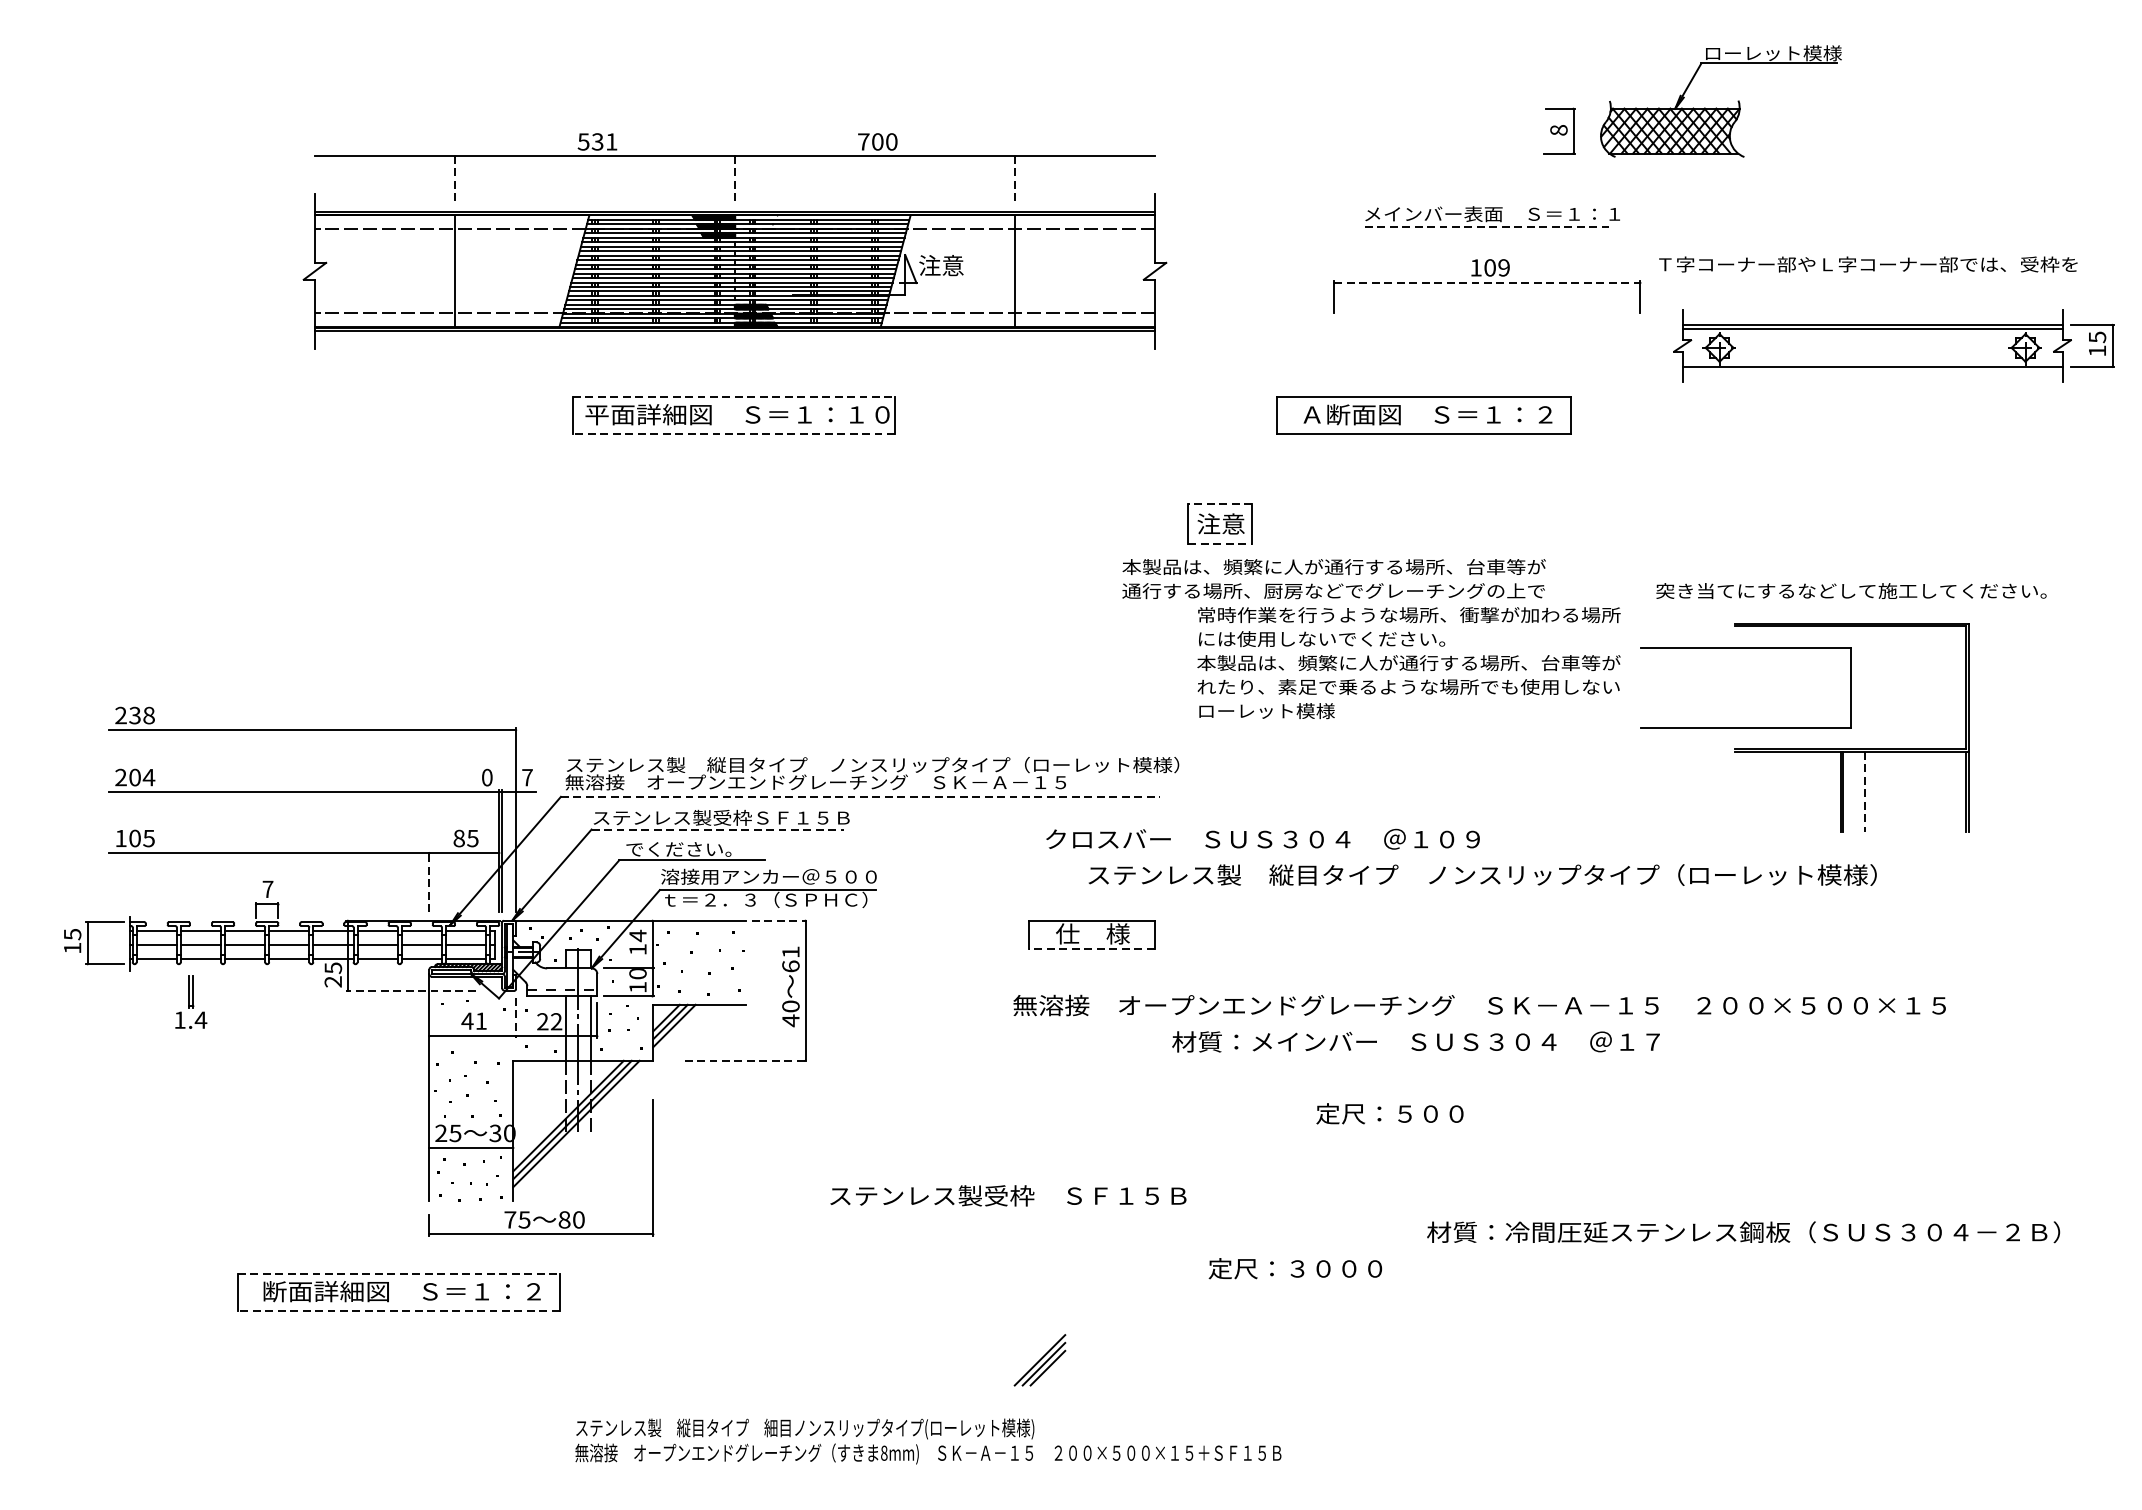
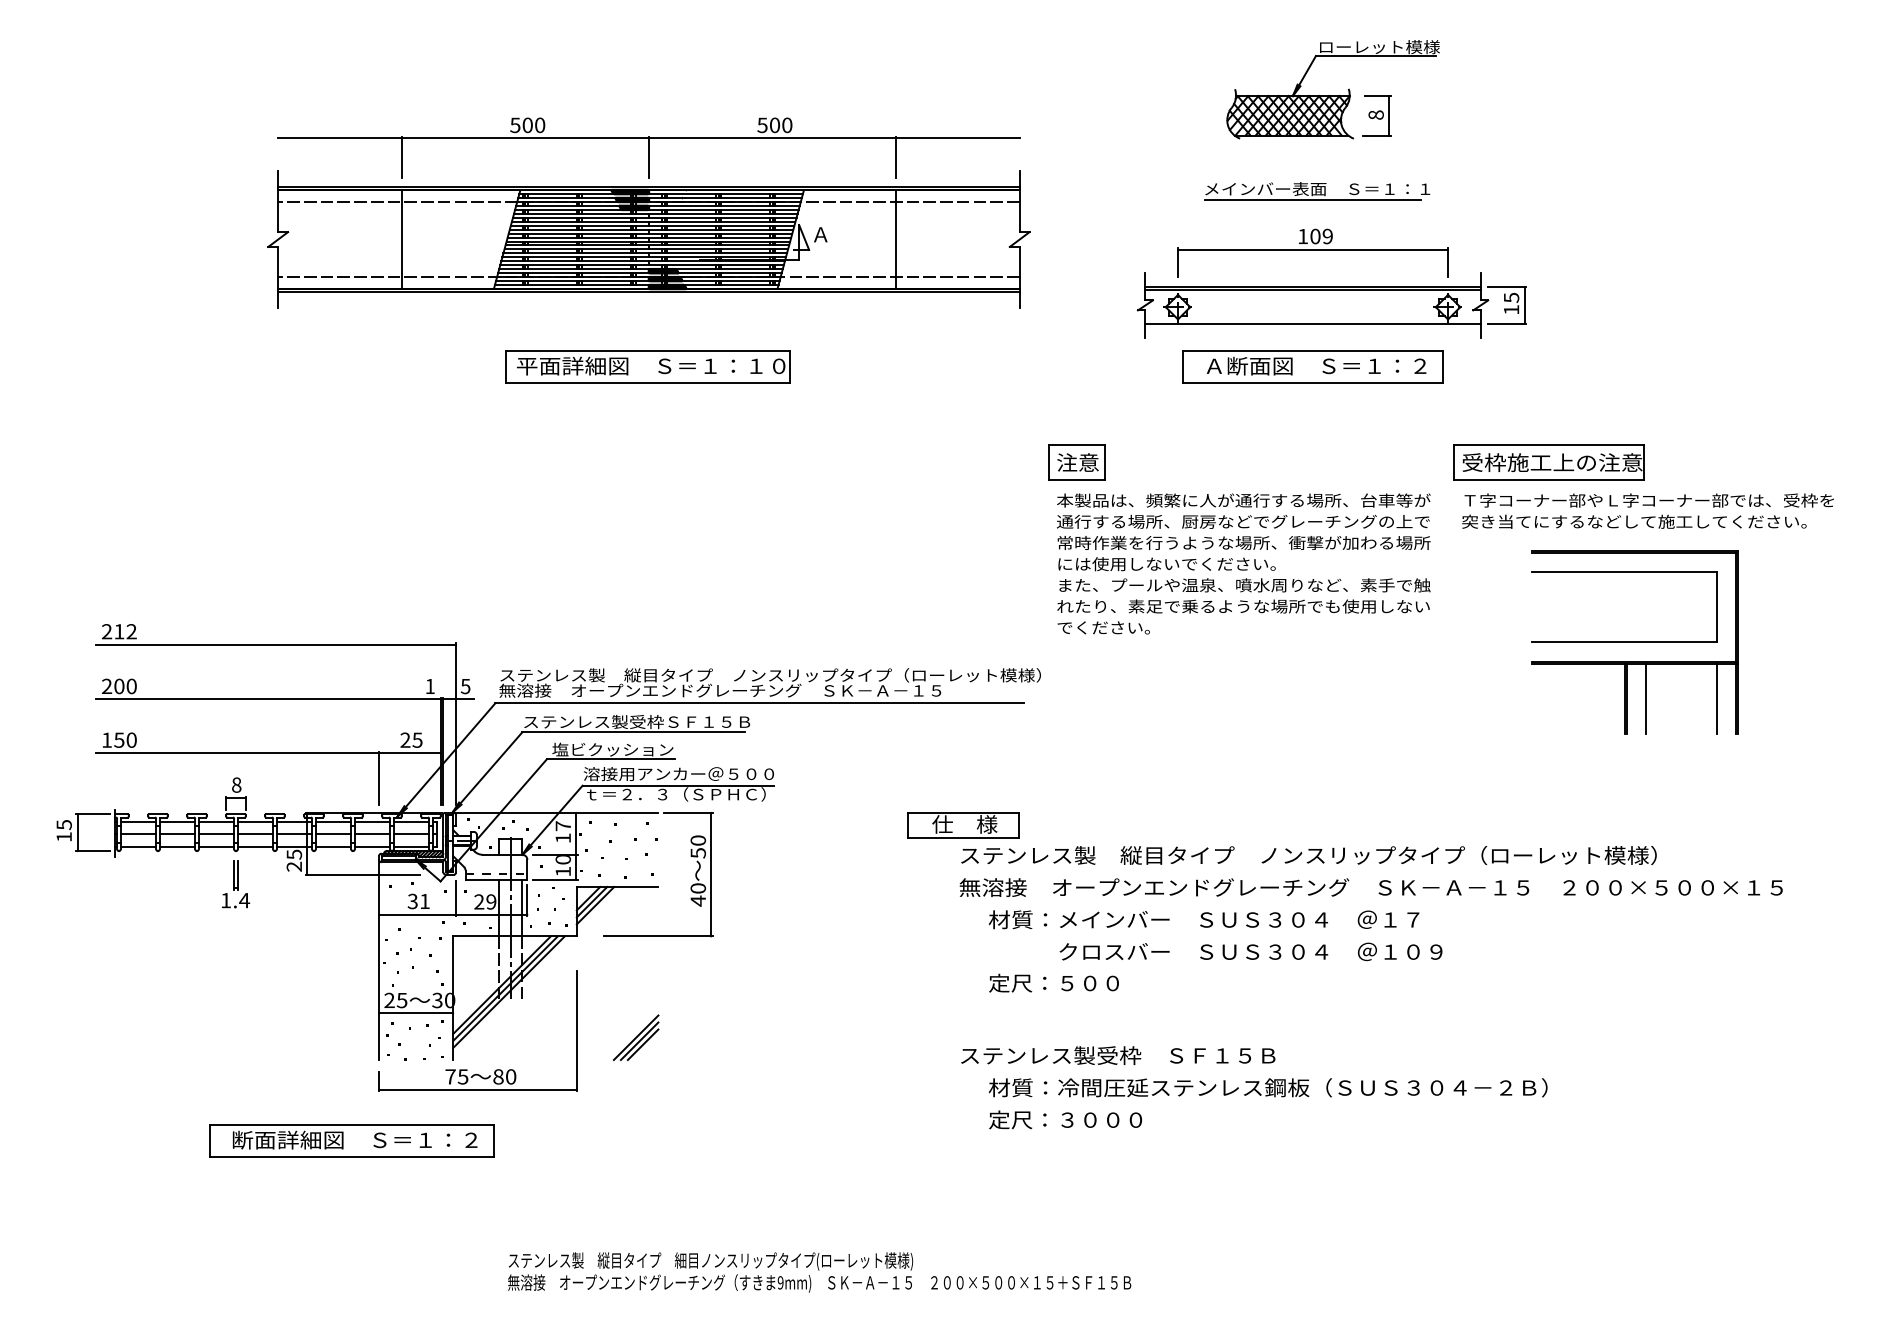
part: (1720, 101) -> (1332, 89), moved
text: (604, 142) -> (533, 125), 531 -> 500
text: (863, 142) -> (762, 125), 700 -> 500
line: (454, 178) -> (401, 157), dashed -> solid
line: (734, 178) -> (648, 157), dashed -> solid
line: (1015, 178) -> (896, 157), dashed -> solid
line: (1487, 227) -> (1313, 200), dashed -> solid
text: (1867, 264) -> (1648, 500), moved
text: (940, 265) -> (830, 234), 注意 -> Ａ
line: (1487, 282) -> (1313, 249), dashed -> solid
part: (1893, 346) -> (1331, 305), moved
line: (734, 397) -> (648, 350), dashed -> solid
part: (1423, 415) -> (1312, 366), moved
line: (733, 433) -> (647, 382), dashed -> solid
line: (1219, 504) -> (1076, 445), dashed -> solid
part: (1754, 523) -> (1548, 462), added
line: (1220, 544) -> (1077, 480), dashed -> solid
text: (1333, 578) -> (1243, 510), moved
part: (1746, 648) -> (1624, 572), moved
text: (1408, 663) -> (1243, 585), 本製品は、頻繁に人が通行する場所、台車等が -> また、プールや温泉、噴水周りなど、素手で触
text: (1265, 710) -> (1117, 627), ローレット模様 -> でください。
text: (142, 715) -> (125, 631), 238 -> 212
text: (148, 777) -> (131, 686), 204 -> 200
text: (486, 777) -> (429, 686), 0 -> 1
text: (527, 777) -> (465, 686), 7 -> 5
line: (1944, 791) -> (1716, 698), added
line: (1865, 792) -> (1646, 699), dashed -> solid
line: (860, 796) -> (759, 703), dashed -> solid
line: (718, 829) -> (634, 732), dashed -> solid
text: (142, 837) -> (125, 739), 105 -> 150
text: (459, 837) -> (405, 739), 85 -> 25
text: (1262, 838) -> (1250, 951), moved
text: (693, 849) -> (612, 749), でください。 -> 塩ビクッション
text: (1482, 875) -> (1308, 855), moved
line: (429, 881) -> (379, 778), dashed -> solid
text: (267, 888) -> (236, 784), 7 -> 8
line: (779, 920) -> (688, 812), dashed -> solid
text: (637, 935) -> (562, 825), 14 -> 17
line: (1091, 948) -> (963, 837), dashed -> solid
text: (791, 958) -> (698, 846), 61 -> 50
line: (410, 990) -> (362, 874), dashed -> solid
part: (191, 1001) -> (236, 884), moved
text: (1478, 1005) -> (1370, 887), moved
line: (515, 1017) -> (455, 898), dashed -> solid
text: (467, 1021) -> (412, 901), 41 -> 31
text: (556, 1021) -> (491, 901), 22 -> 29
text: (1416, 1041) -> (1204, 919), moved
line: (746, 1060) -> (659, 936), dashed -> solid
text: (1389, 1112) -> (1053, 982), moved
text: (1008, 1195) -> (1118, 1055), moved
text: (1743, 1231) -> (1268, 1087), moved
text: (1295, 1268) -> (1065, 1119), moved
line: (399, 1273) -> (352, 1124), dashed -> solid
line: (398, 1310) -> (351, 1156), dashed -> solid
part: (1040, 1359) -> (636, 1037), moved
text: (884, 1452) -> (780, 1282), 8mm) -> 9mm)

